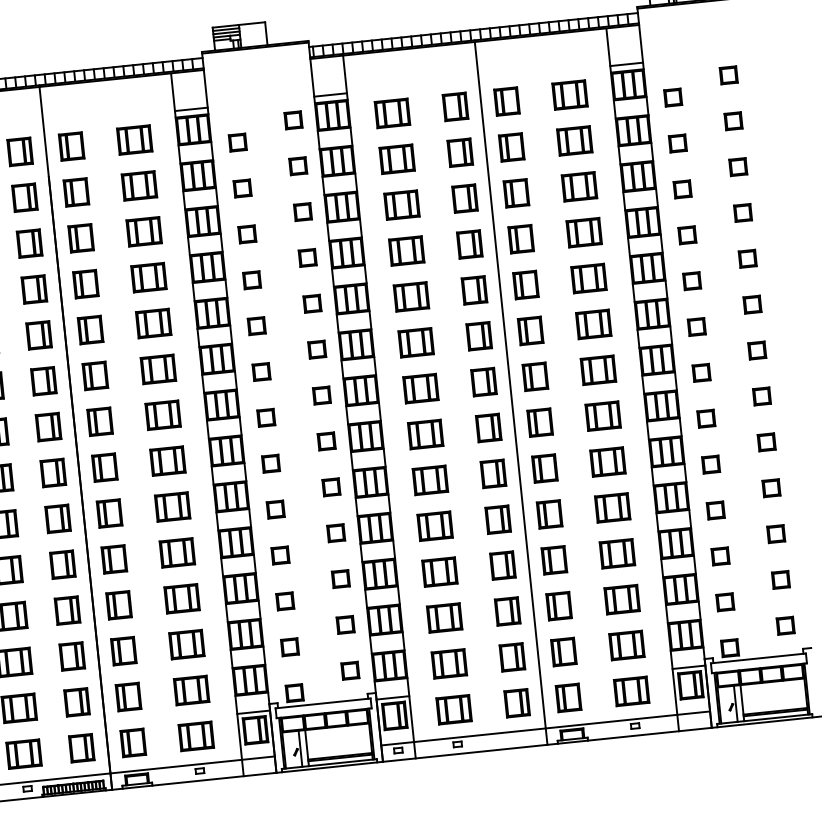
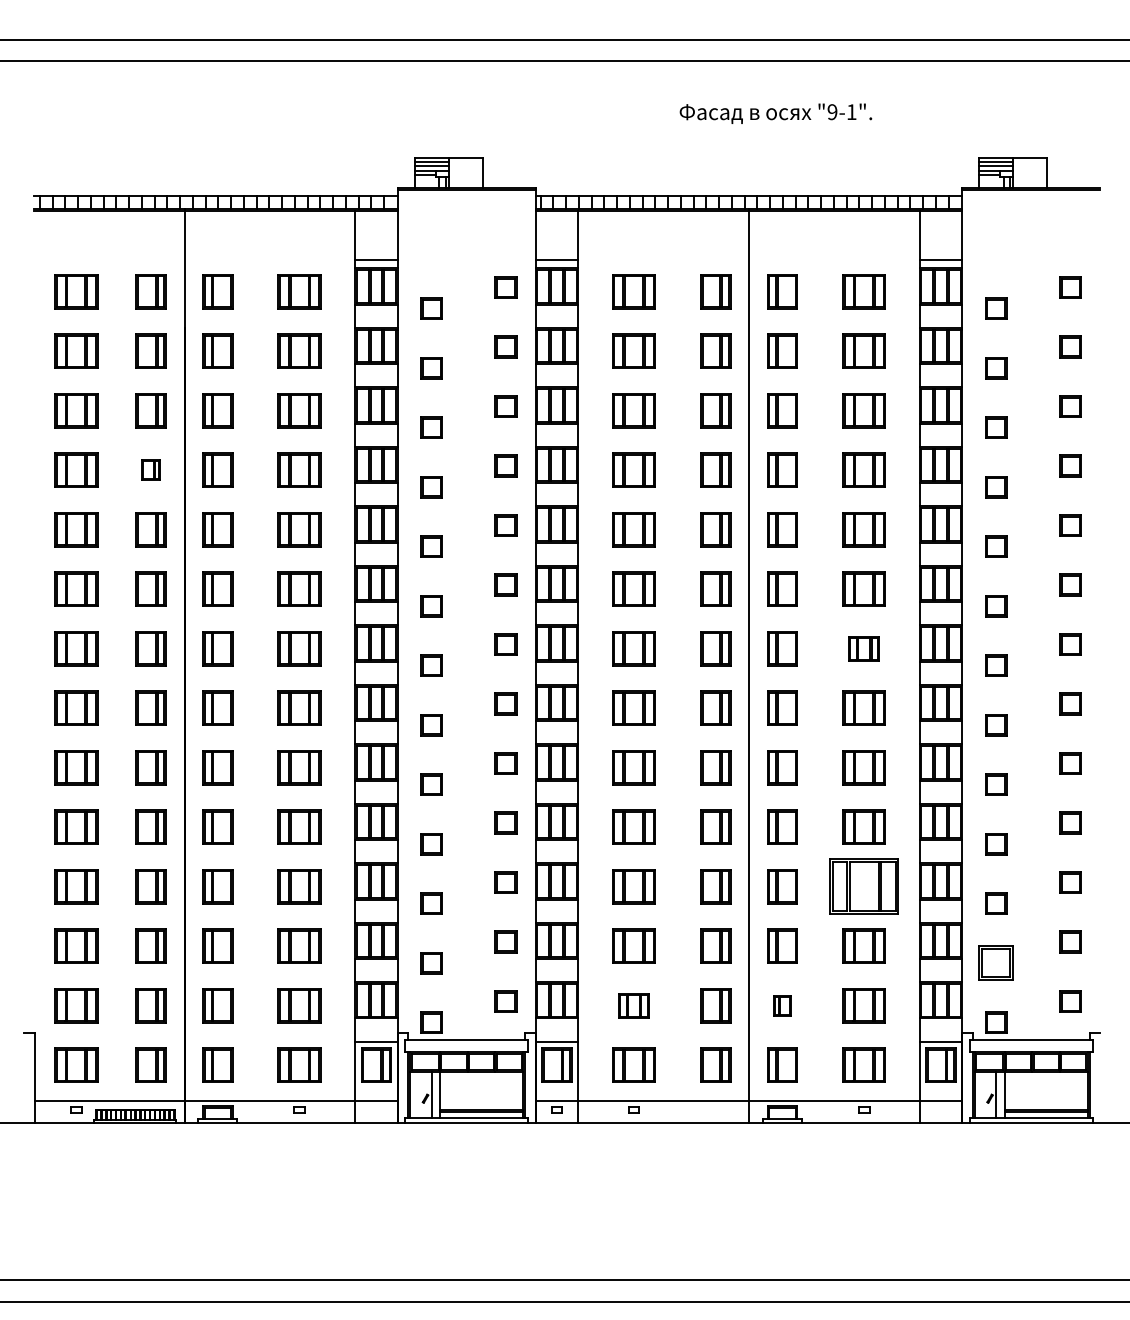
part: (33, 288) -> (150, 469), size x0.6
part: (597, 370) -> (863, 648), size x0.7
part: (616, 553) -> (863, 886), size x1.6
part: (725, 602) -> (996, 963), size x1.6
part: (563, 651) -> (782, 1005), size x0.6
part: (448, 663) -> (633, 1005), size x0.7

